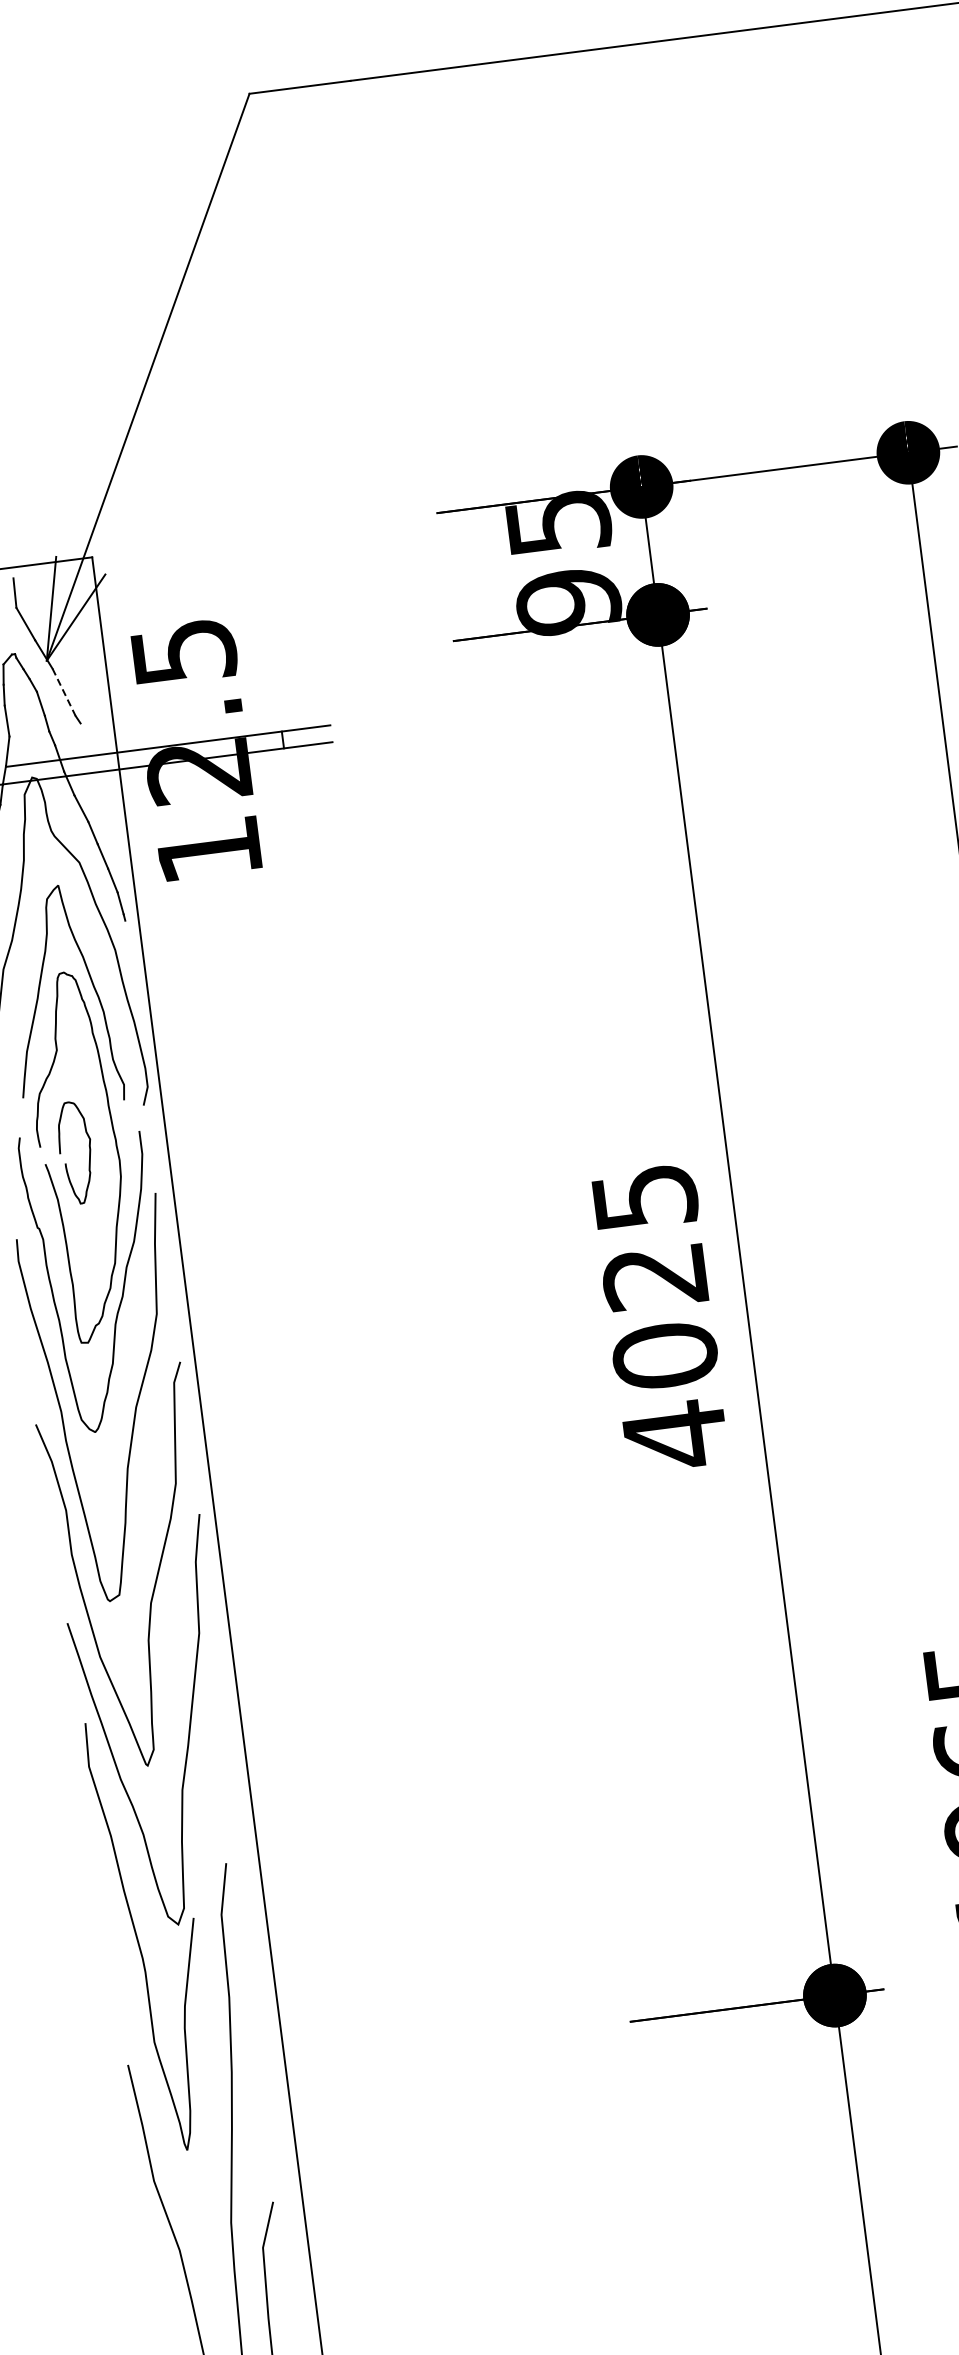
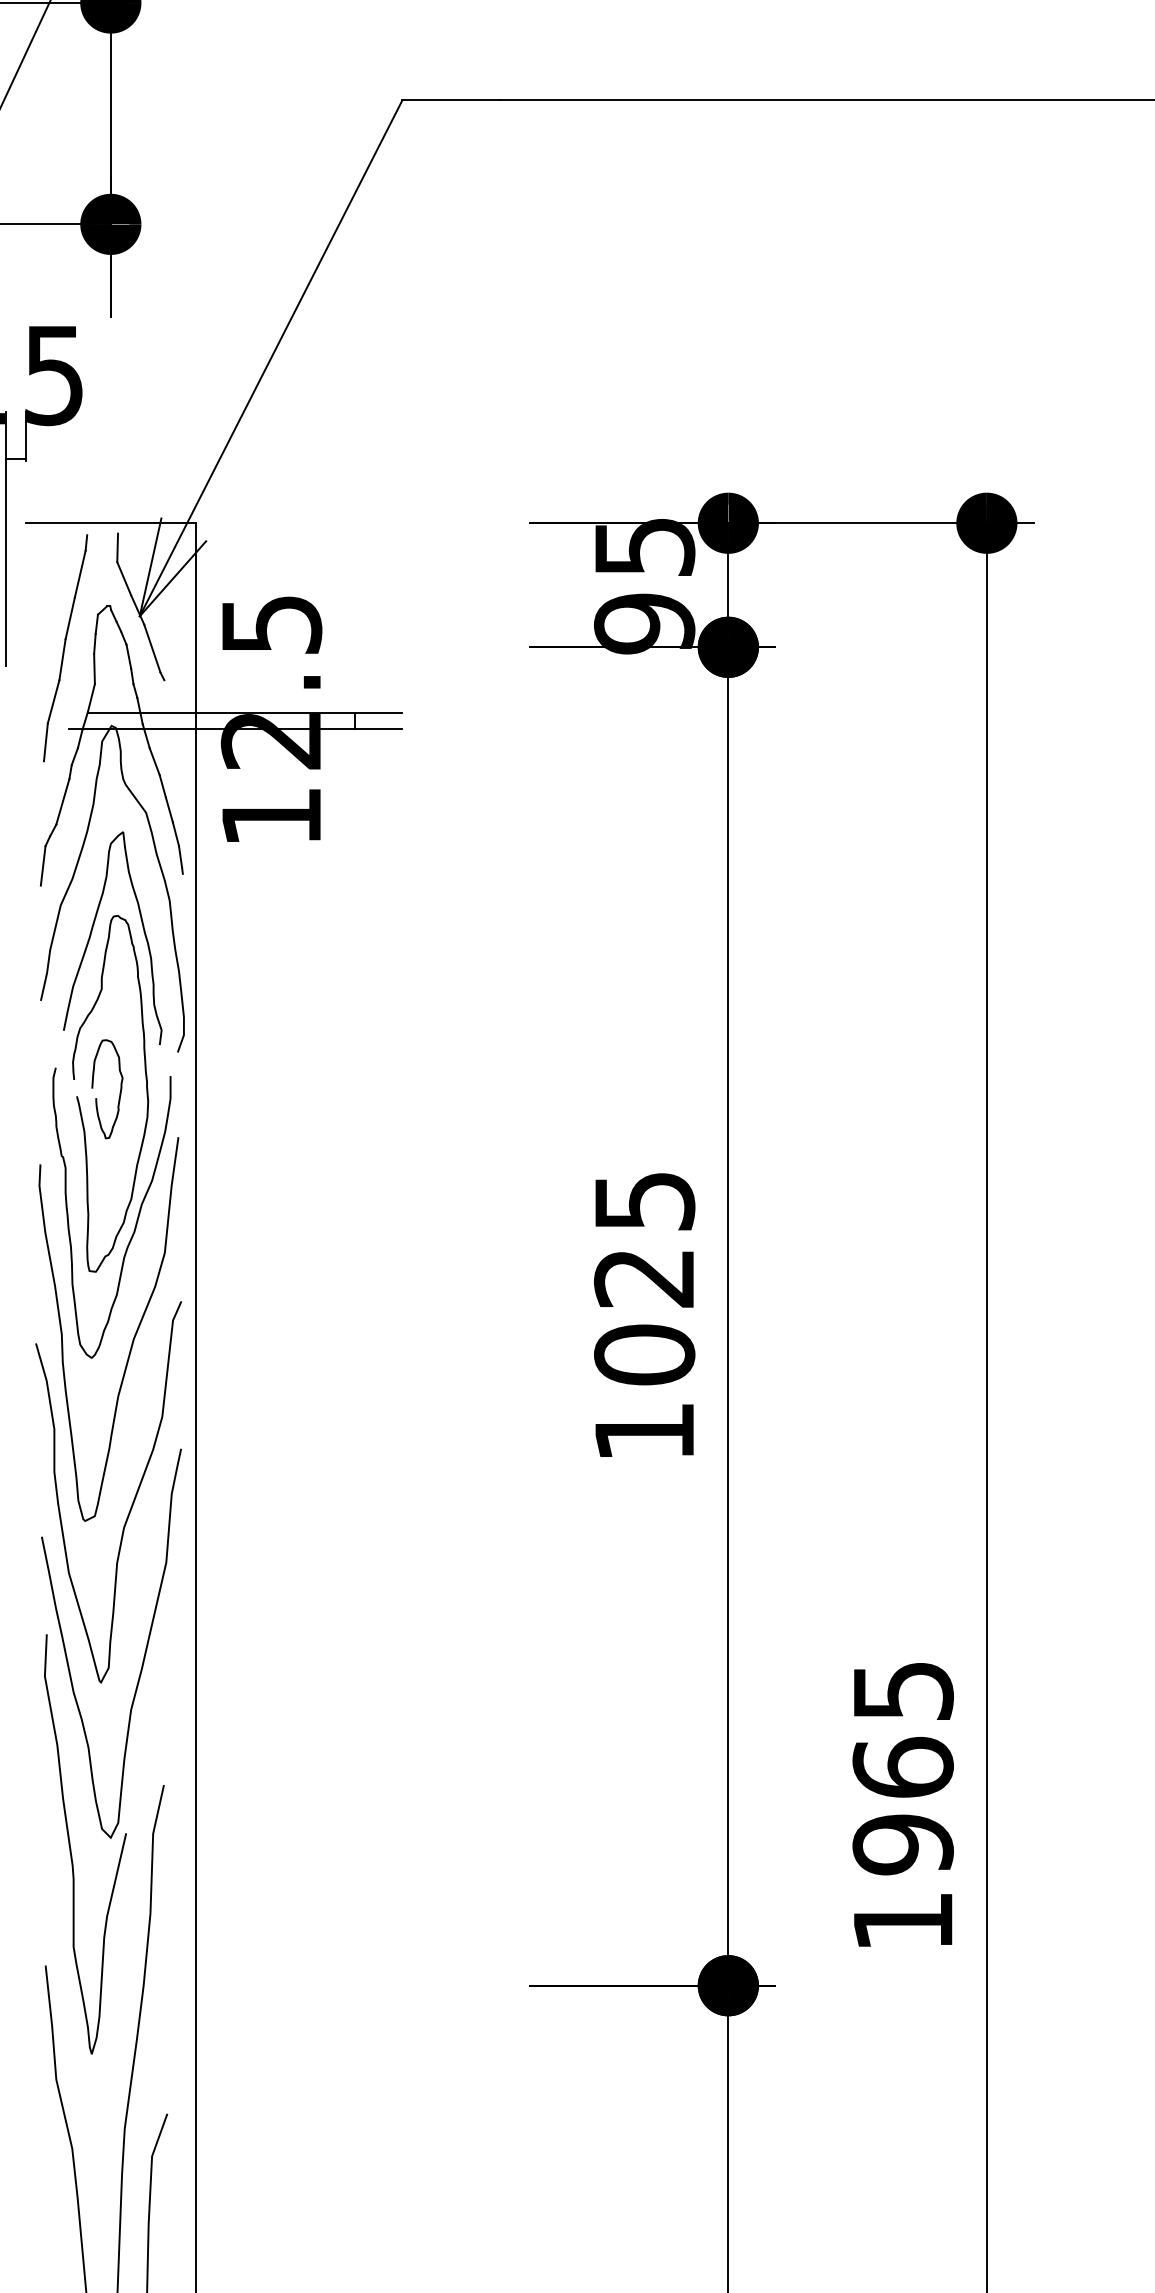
line: (64, 693) -> (152, 649), dashed -> solid
text: (675, 1435) -> (644, 1432), 4025 -> 1025

